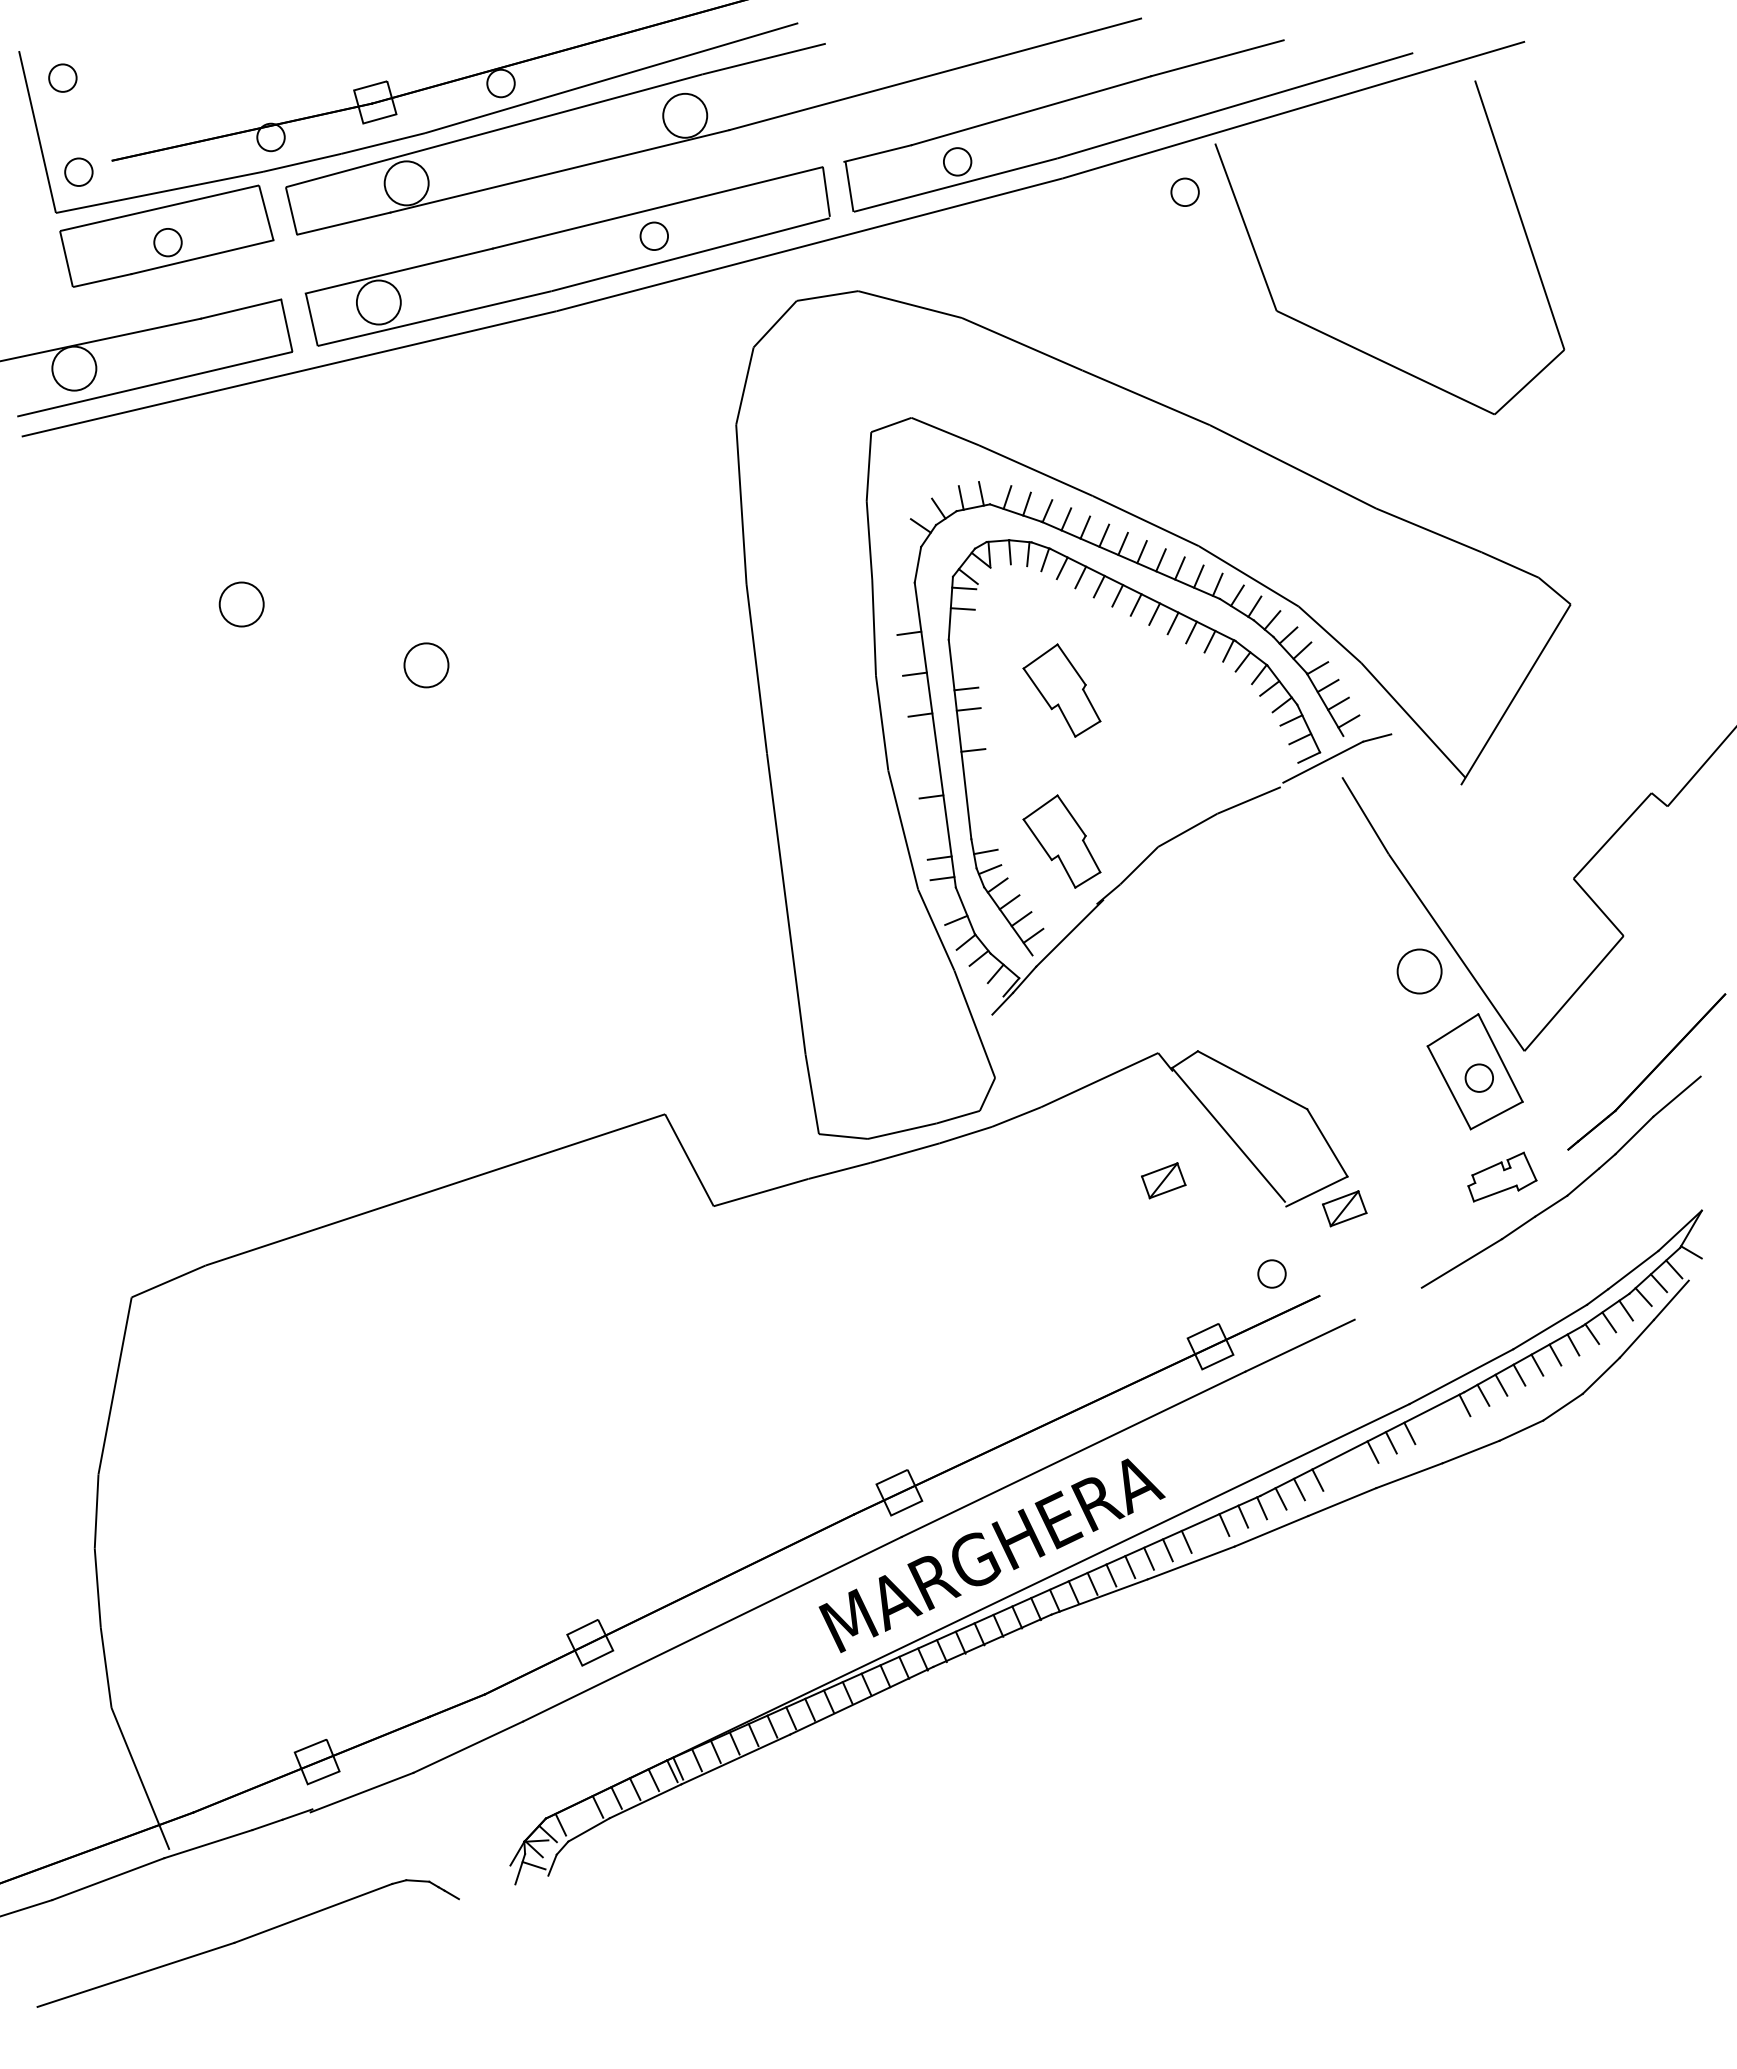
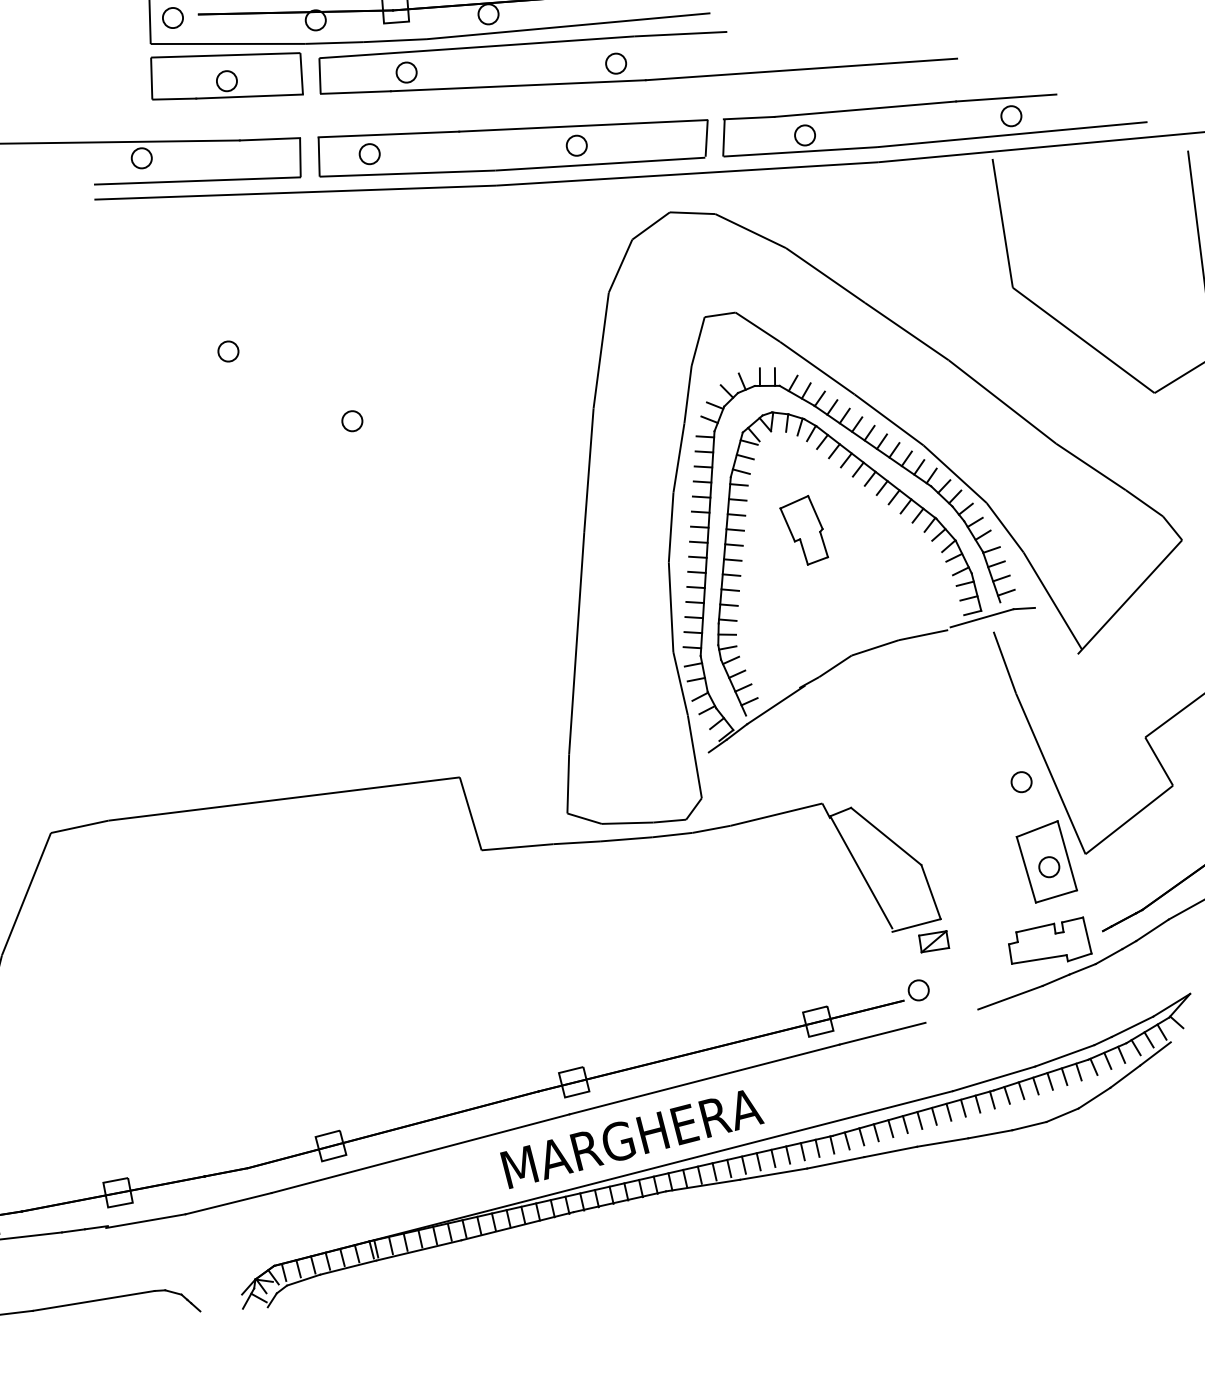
circle: (684, 115) -> (615, 63), size x0.62
circle: (406, 183) -> (406, 72), size x0.62
circle: (1184, 191) -> (1011, 115), moved
circle: (378, 302) -> (369, 154), size x0.62
circle: (74, 368) -> (141, 158), size x0.62
line: (908, 547) -> (715, 405), added
line: (904, 568) -> (709, 419), added
line: (903, 592) -> (705, 436), added
circle: (241, 604) -> (228, 351), size x0.62
line: (906, 612) -> (704, 451), added
line: (961, 629) -> (741, 471), added
line: (961, 647) -> (738, 484), added
line: (912, 653) -> (702, 481), added
circle: (426, 664) -> (352, 420), size x0.62
line: (964, 668) -> (738, 500), added
line: (917, 694) -> (700, 511), added
line: (971, 729) -> (734, 544), added
line: (923, 735) -> (699, 542), added
line: (925, 755) -> (697, 556), added
line: (975, 770) -> (731, 574), added
line: (928, 776) -> (696, 572), added
line: (977, 791) -> (729, 590), added
line: (980, 811) -> (729, 604), added
line: (934, 816) -> (695, 601), added
line: (982, 832) -> (727, 620), added
line: (936, 837) -> (693, 617), added
part: (1061, 841) -> (783, 637), removed
line: (948, 900) -> (693, 664), added
circle: (1419, 971) -> (1021, 782), size x0.62
part: (1502, 1176) -> (1051, 941), size x1.67
part: (1163, 1180) -> (808, 895), removed
circle: (1271, 1273) -> (918, 989), moved
line: (1446, 1414) -> (977, 1103), added
line: (1427, 1423) -> (963, 1107), added
line: (1354, 1461) -> (905, 1124), added
line: (1335, 1470) -> (890, 1128), added
line: (1205, 1533) -> (788, 1155), added
line: (579, 1815) -> (298, 1268), added

